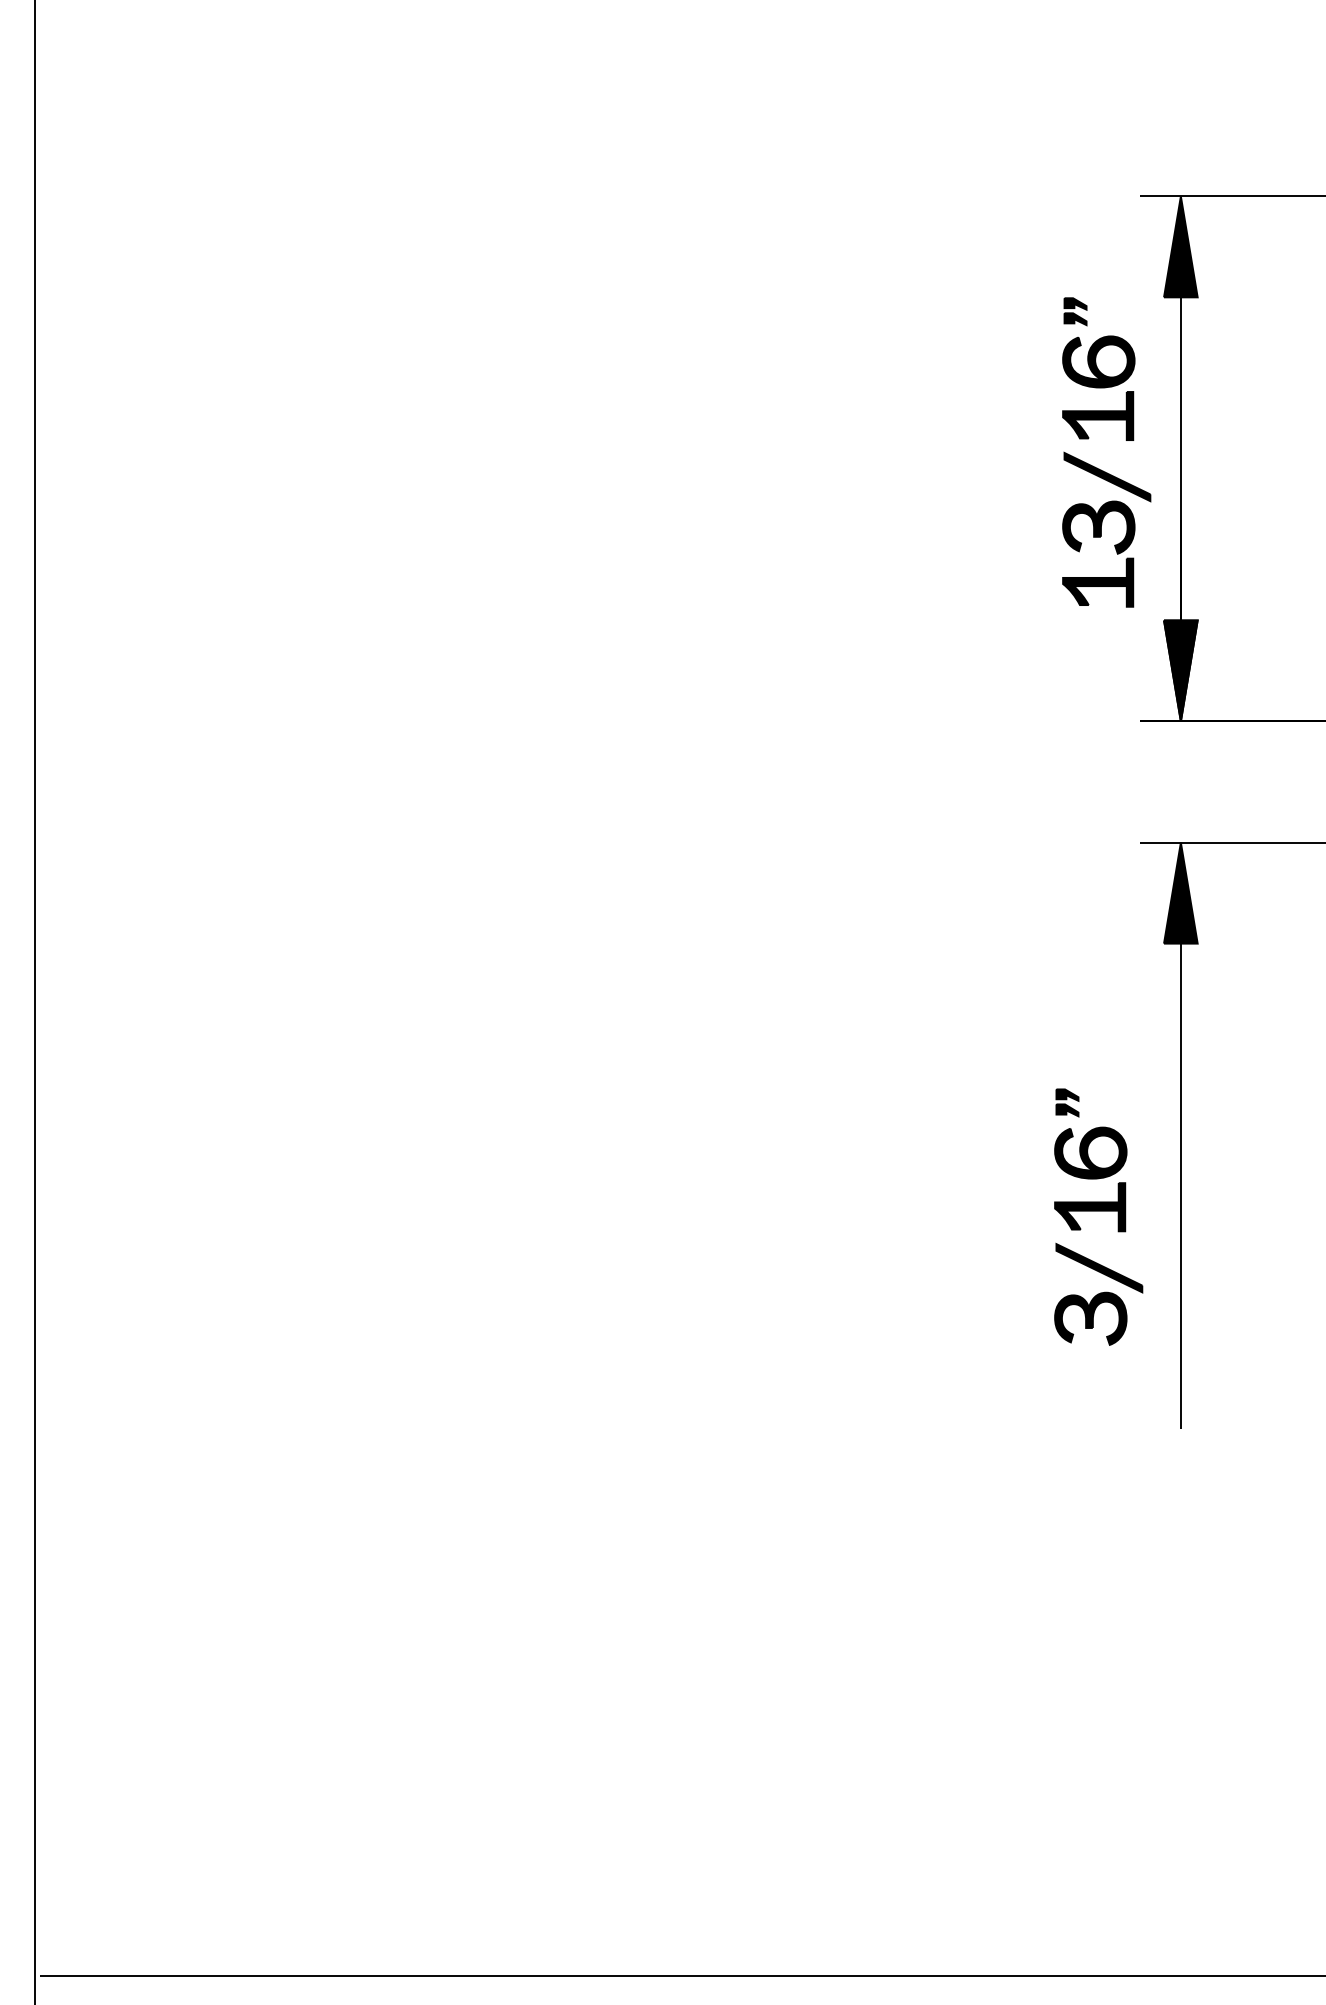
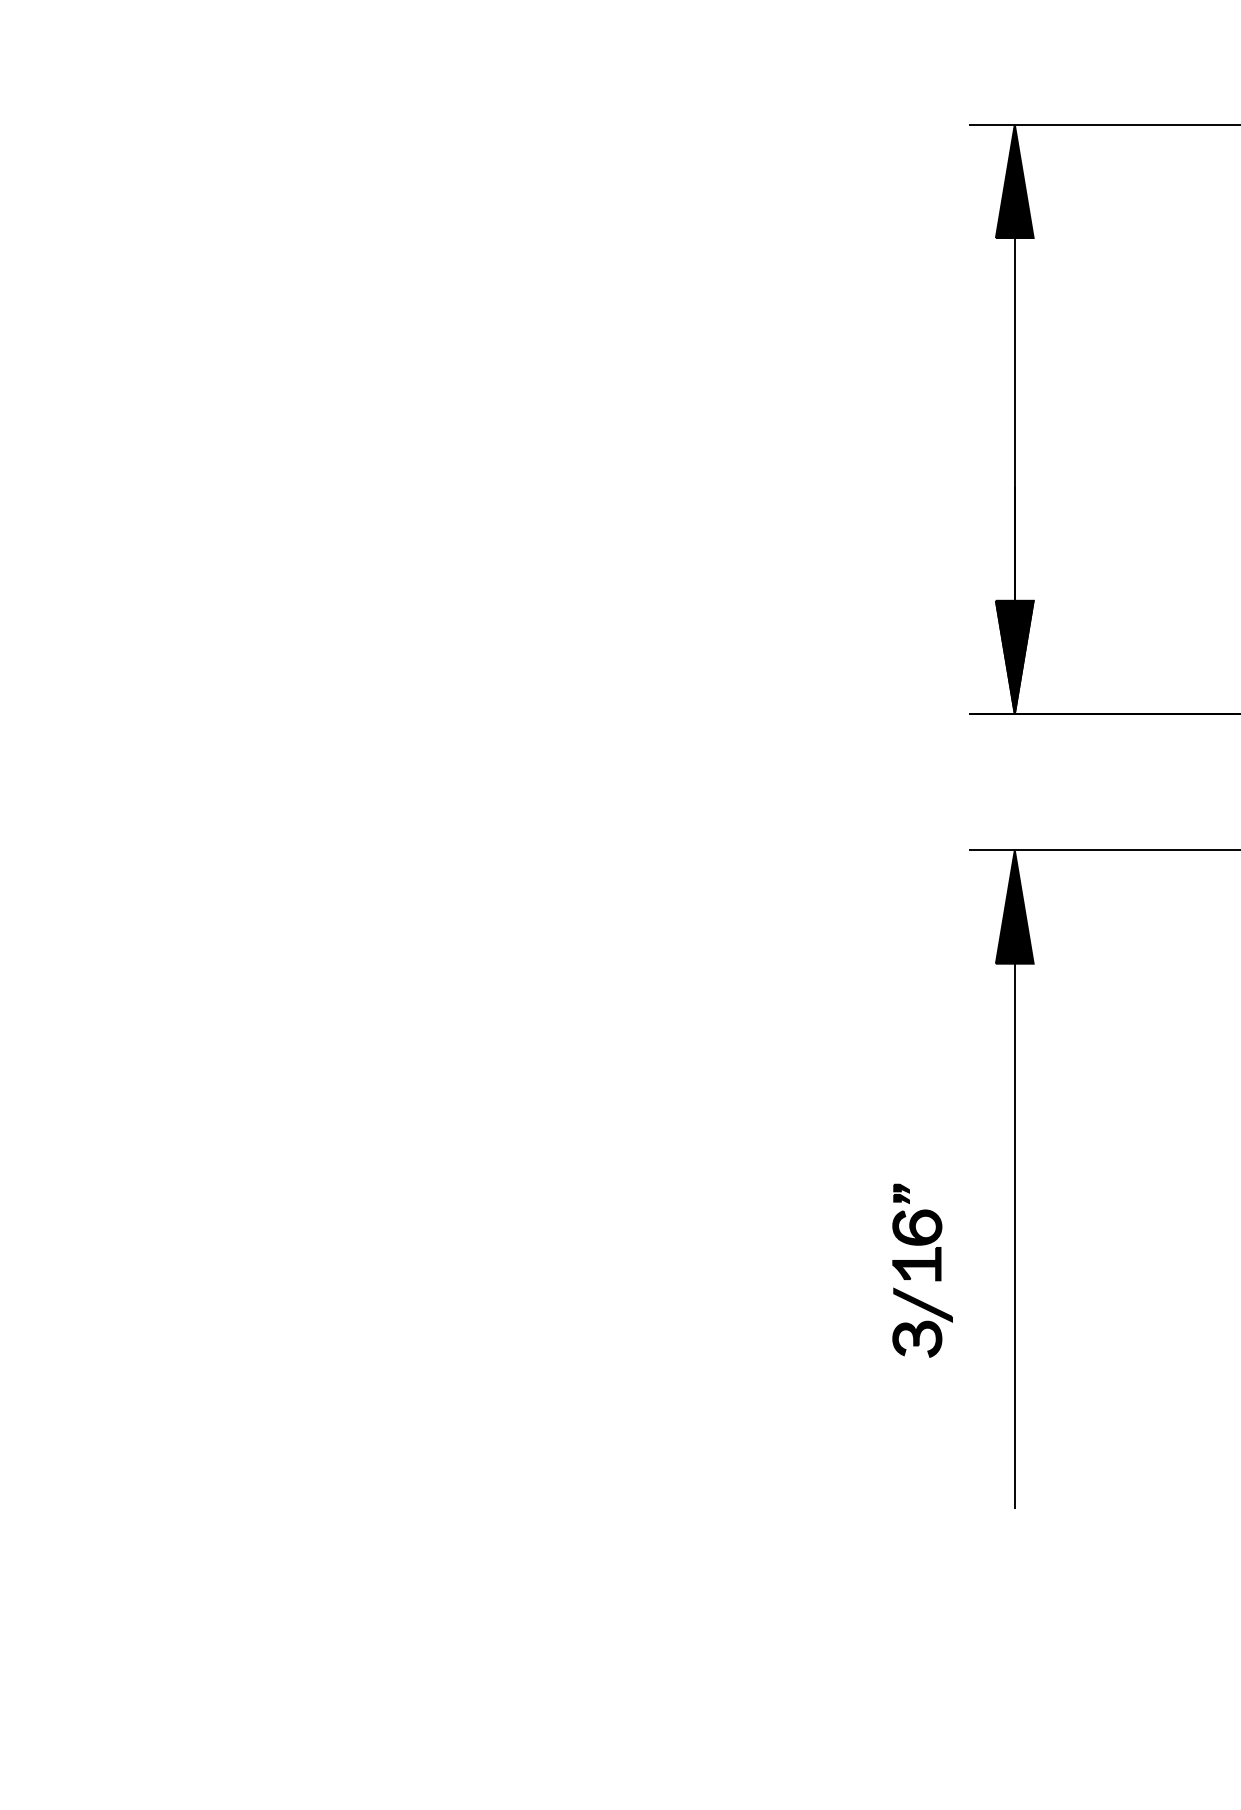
part: (1099, 468) -> (923, 430), removed
part: (1098, 1216) -> (922, 1270), size x0.6

